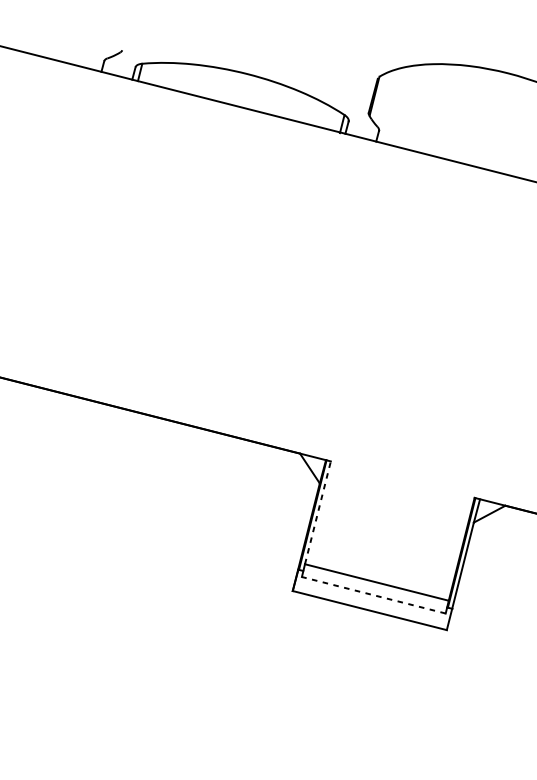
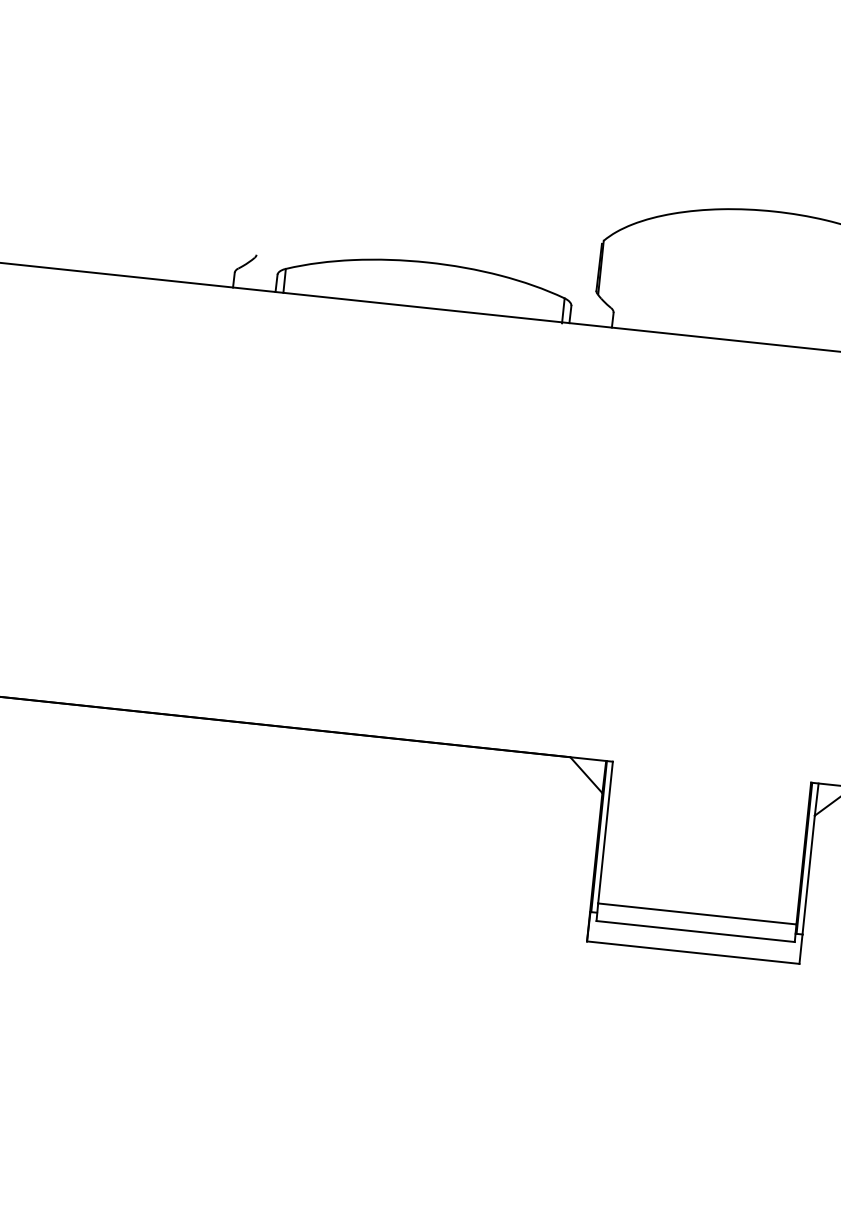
line: (317, 512) -> (605, 832), dashed -> solid
line: (373, 595) -> (695, 931), dashed -> solid

